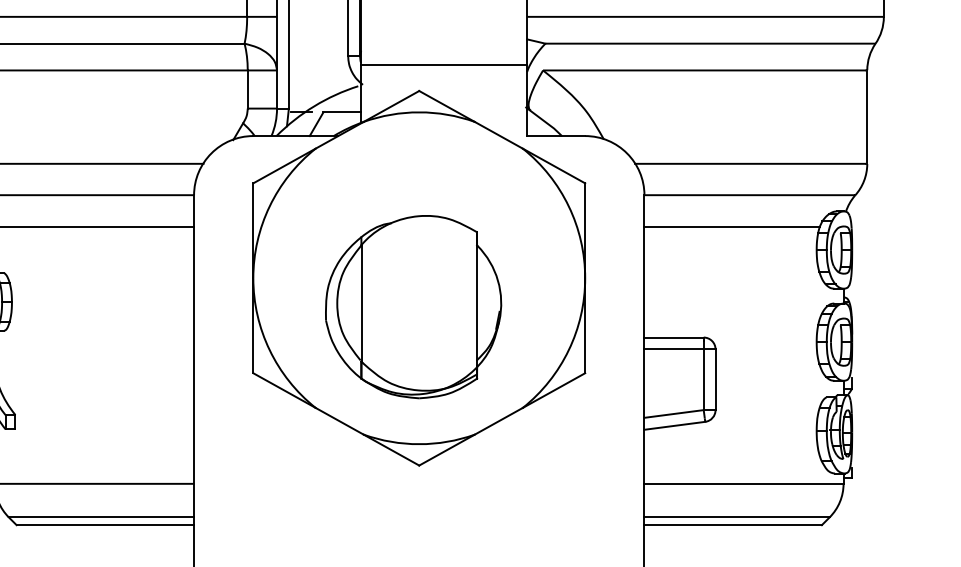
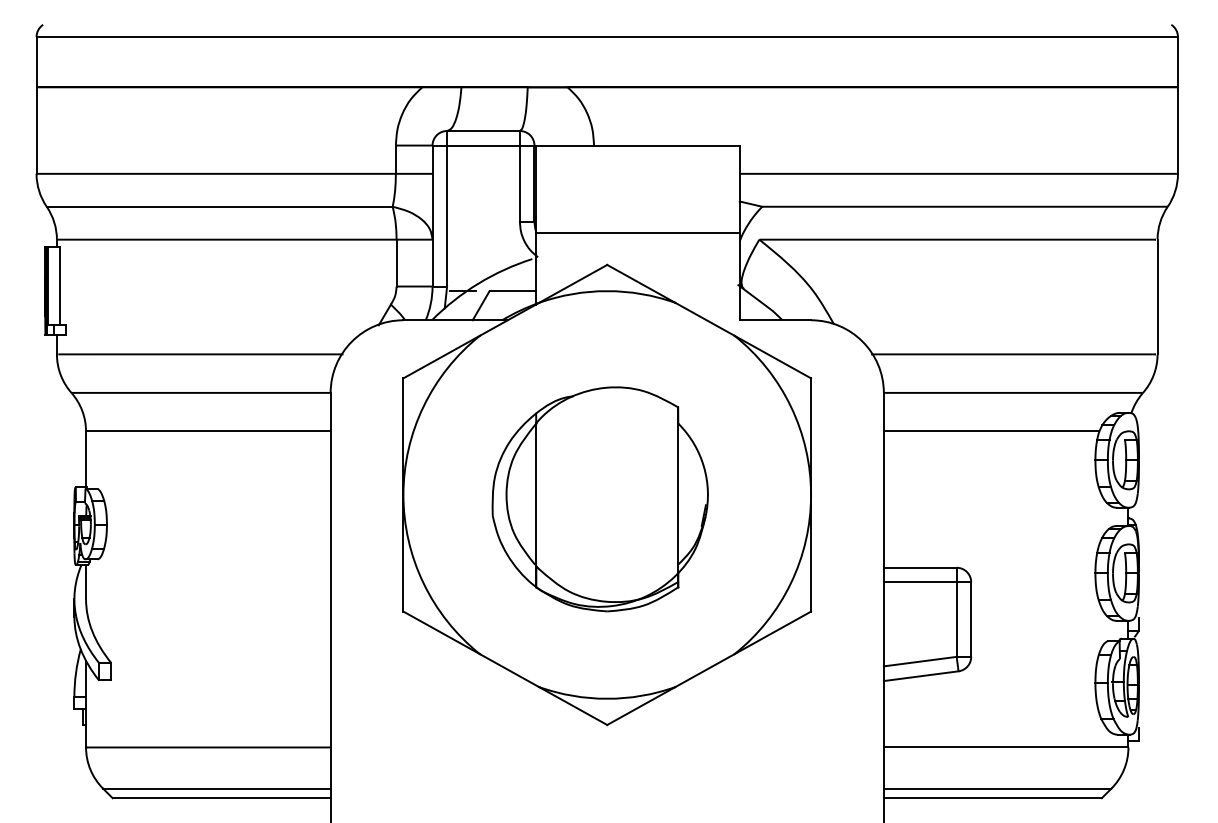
part: (412, 307) -> (599, 499), moved

